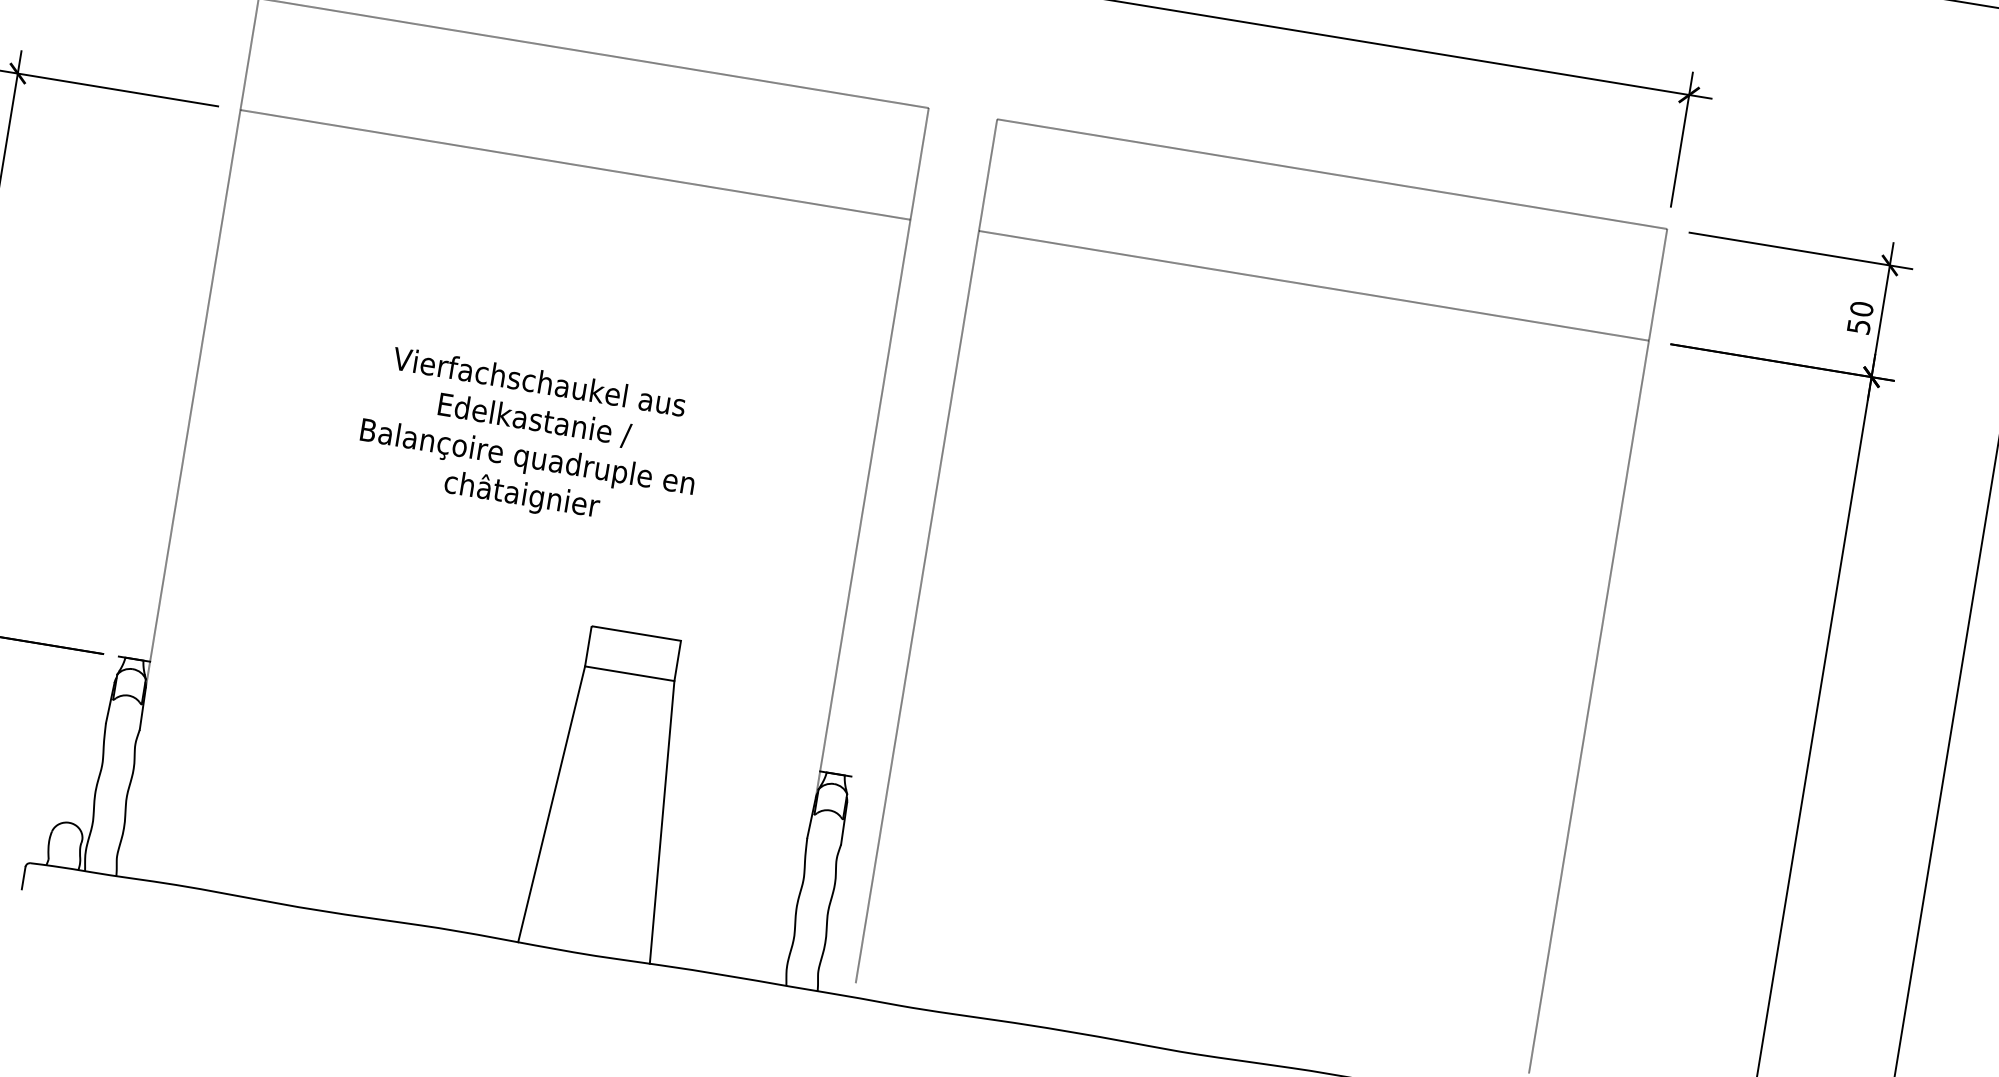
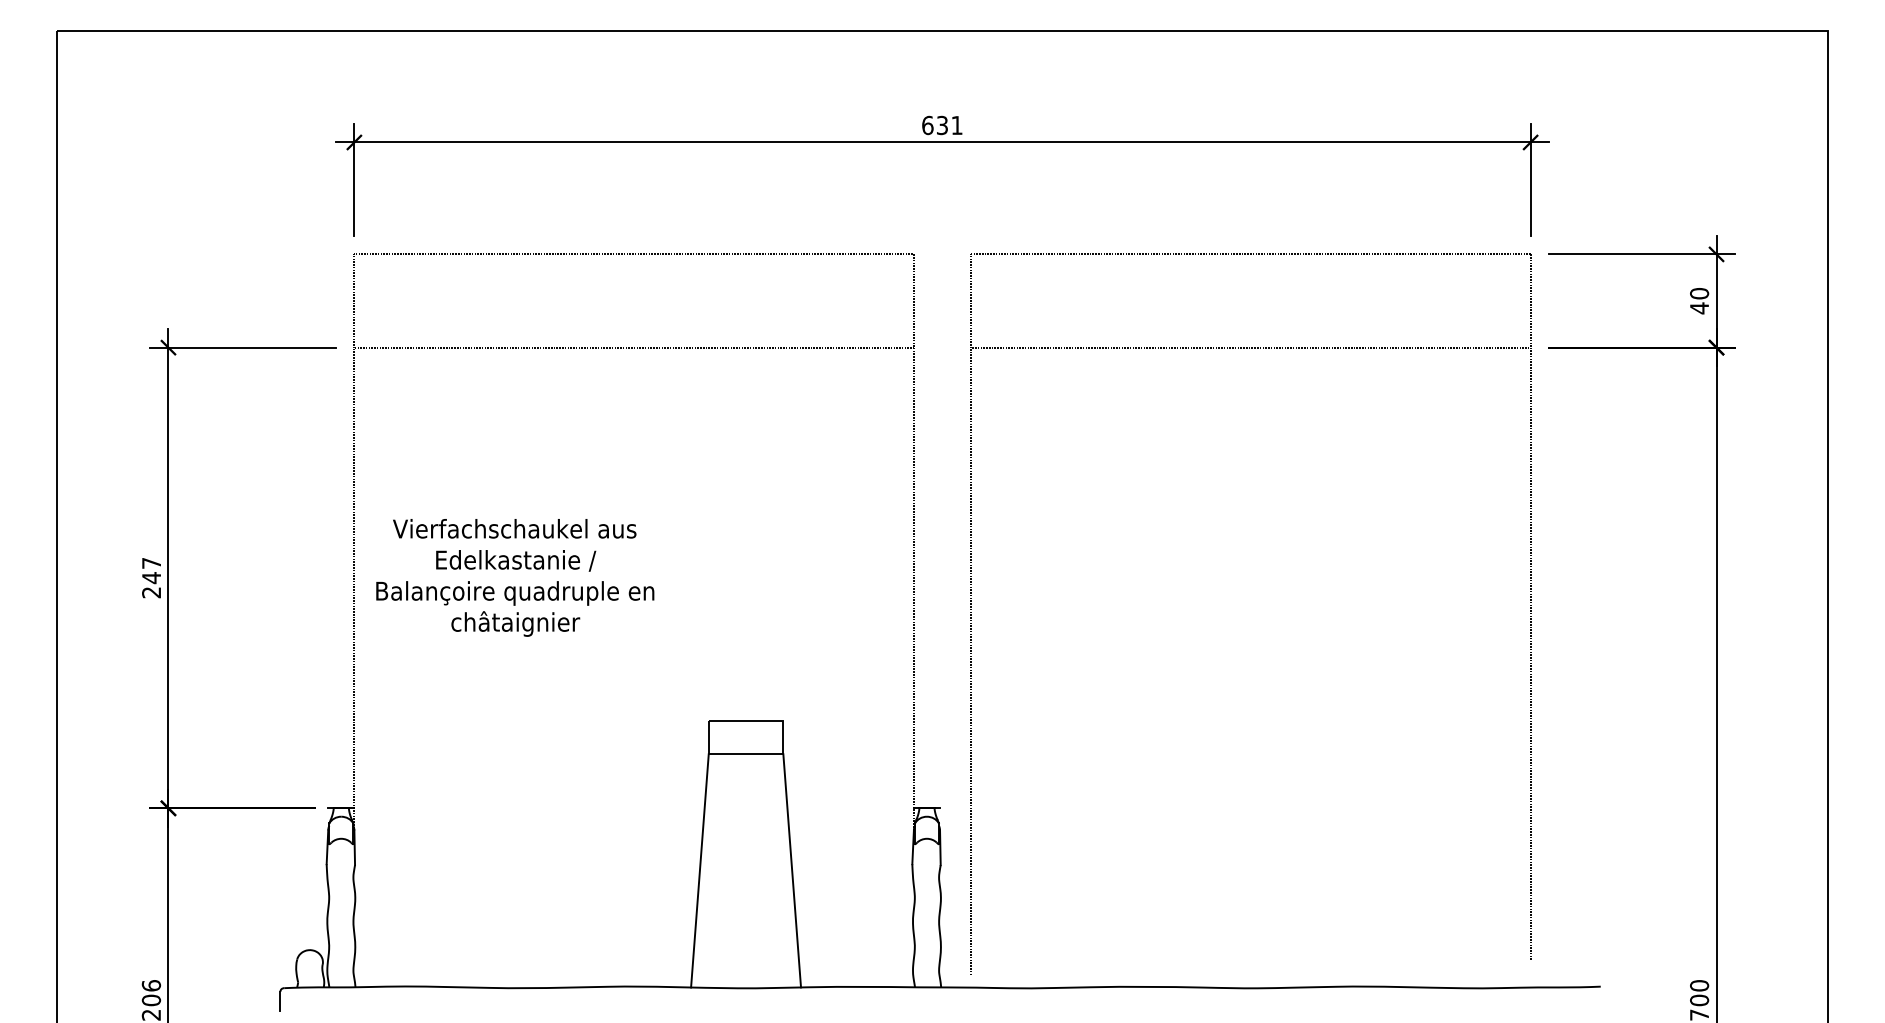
text: (1858, 326) -> (1699, 308), 50 -> 40
text: (530, 440) -> (515, 577), moved

